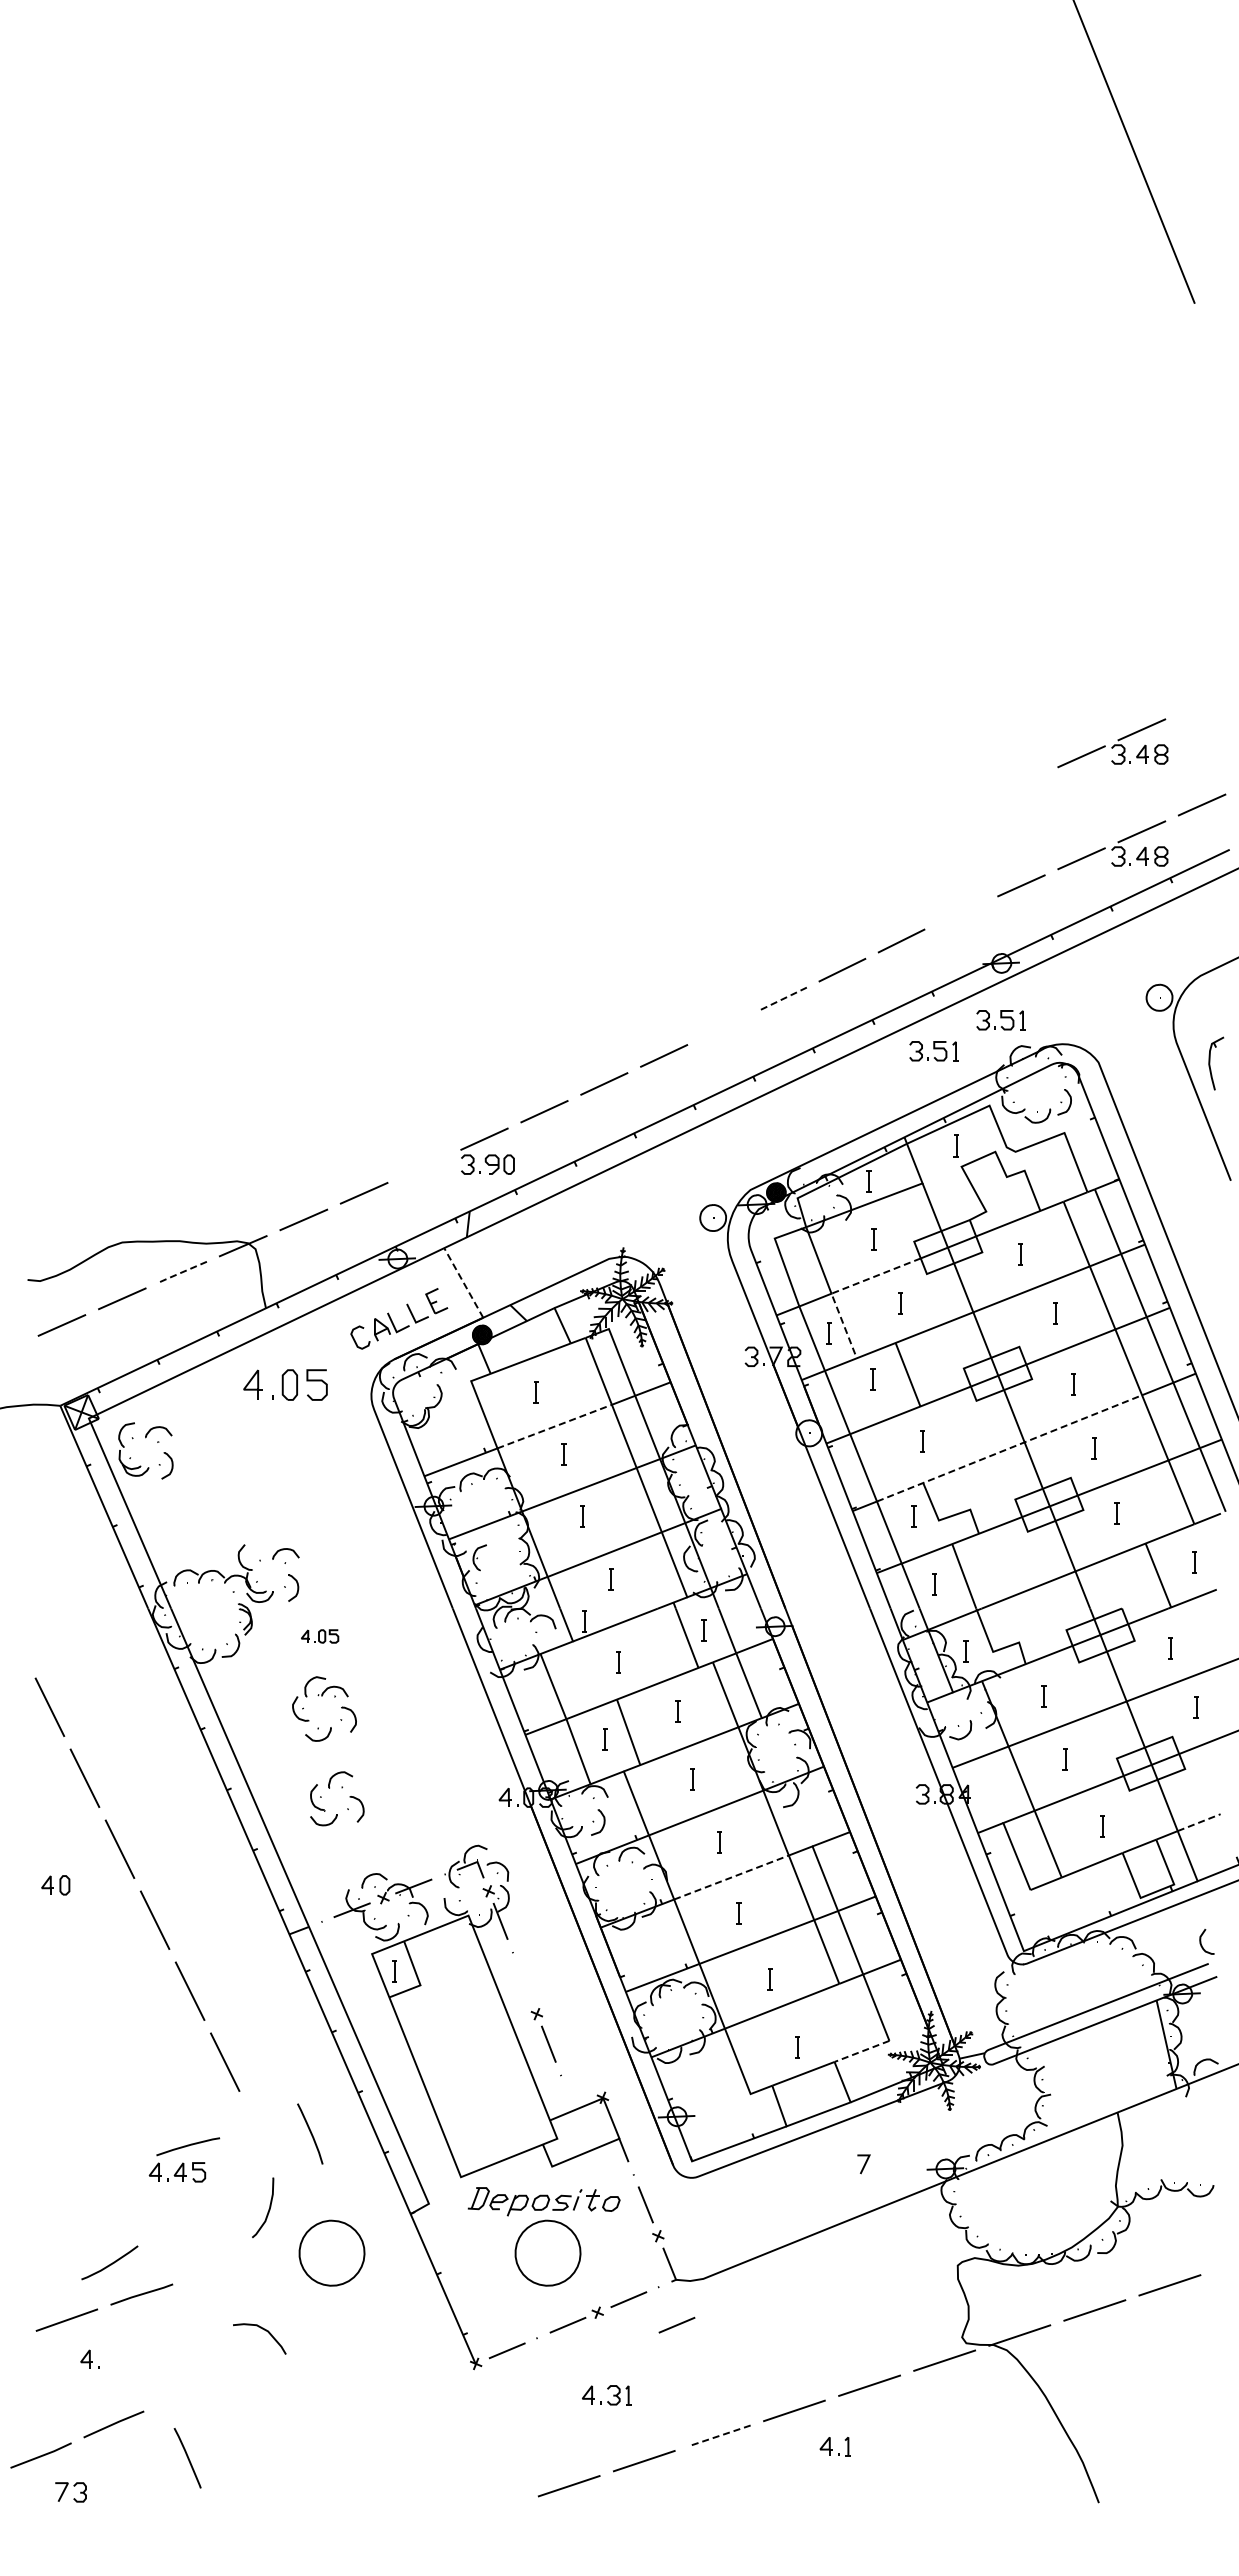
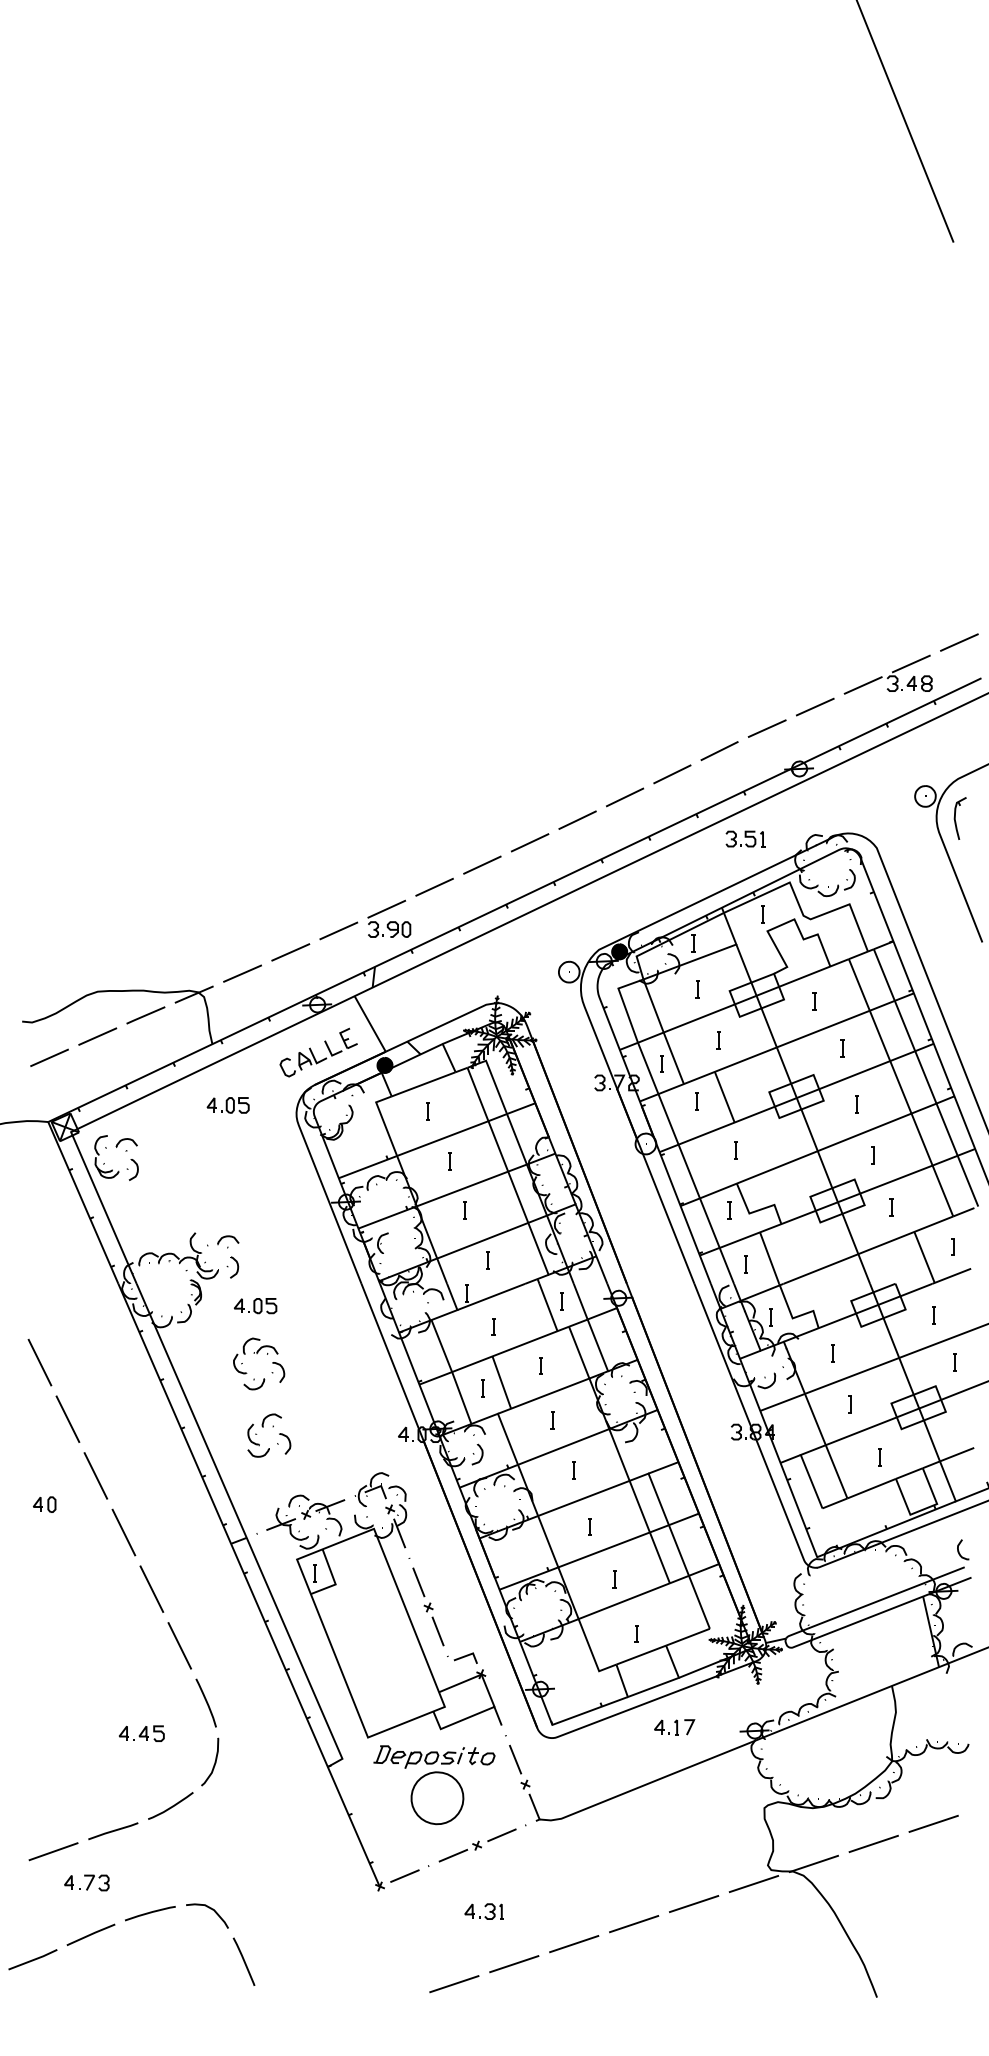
part: (1112, 743) -> (887, 593), removed
line: (961, 912) -> (767, 728), added
line: (783, 999) -> (625, 797), dashed -> solid
part: (1000, 1020) -> (798, 814), removed
line: (723, 1027) -> (577, 820), added
part: (1216, 1063) -> (960, 818), moved
line: (424, 1166) -> (338, 931), added
line: (181, 1272) -> (144, 1015), dashed -> solid
line: (464, 1283) -> (370, 1024), dashed -> solid
line: (841, 1289) -> (671, 1029), dashed -> solid
part: (285, 1384) -> (227, 1105), size x0.62
line: (555, 1426) -> (443, 1138), dashed -> solid
line: (1010, 1447) -> (806, 1155), dashed -> solid
part: (319, 1636) -> (255, 1306), size x1.43
line: (1199, 1822) -> (957, 1454), dashed -> solid
line: (731, 1877) -> (583, 1498), dashed -> solid
line: (524, 1982) -> (418, 1582), added
line: (861, 2051) -> (687, 1637), dashed -> solid
line: (583, 2076) -> (465, 1657), added
curve: (310, 2133) -> (206, 1702), moved
line: (188, 2146) -> (150, 1913), moved
part: (331, 2252) -> (264, 1797), removed
curve: (110, 2263) -> (171, 1806), moved
line: (676, 2324) -> (539, 1855), removed
curve: (265, 2331) -> (212, 1910), moved
line: (719, 2435) -> (574, 1943), dashed -> solid
part: (834, 2446) -> (666, 1727), moved
line: (187, 2458) -> (243, 1962), moved
part: (70, 2492) -> (96, 1883), moved

